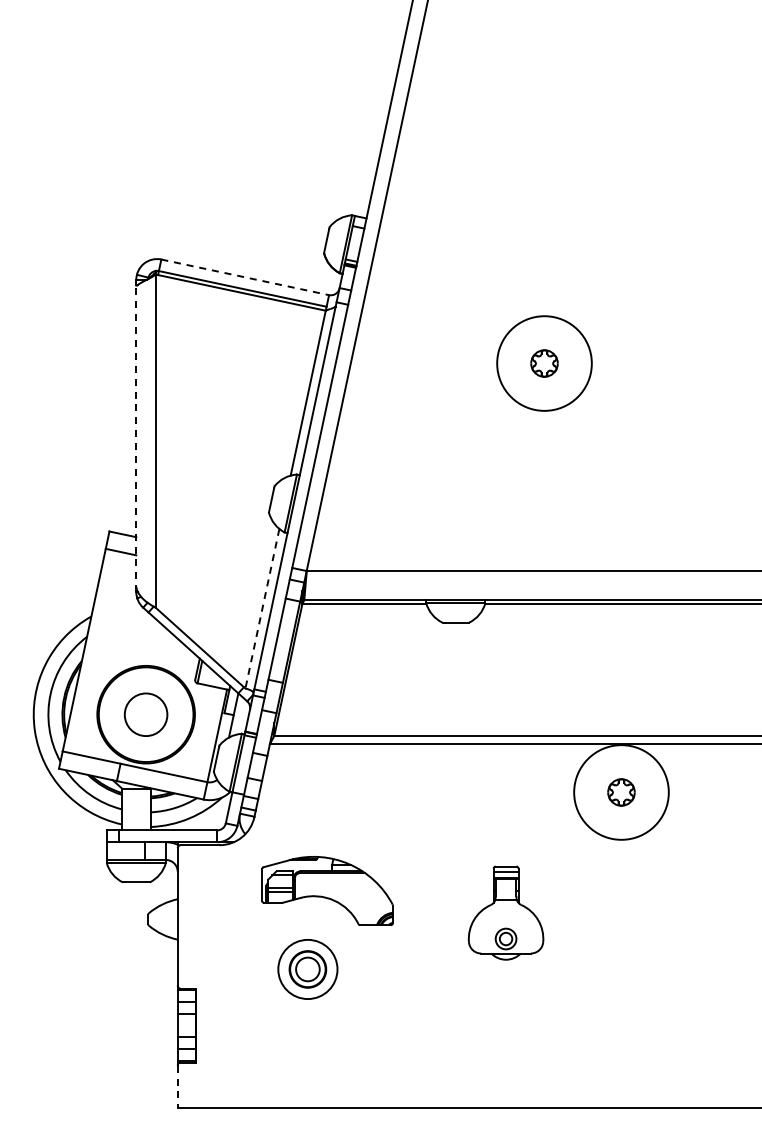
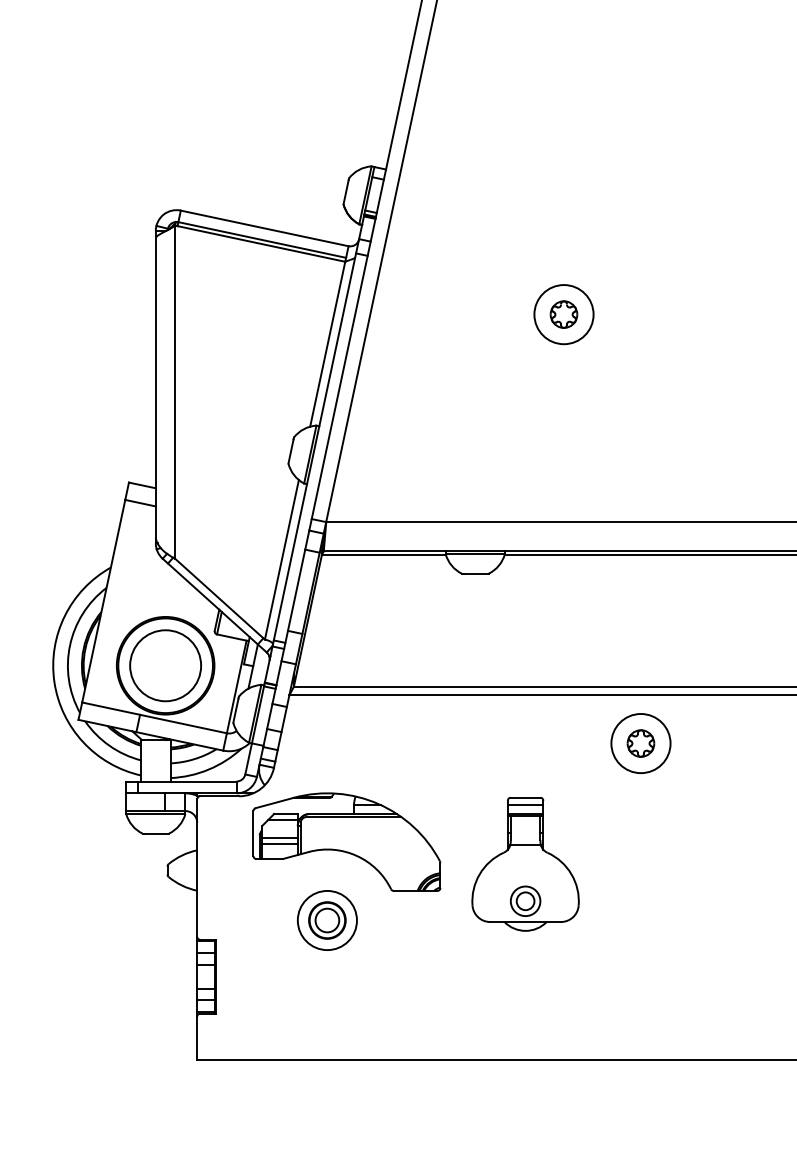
line: (245, 277) -> (264, 228), dashed -> solid
circle: (544, 363) -> (563, 314), size x0.62
line: (136, 438) -> (155, 389), dashed -> solid
line: (262, 608) -> (281, 559), dashed -> solid
circle: (146, 714) -> (165, 665), size x1.67
circle: (621, 792) -> (640, 743), size x0.62
part: (327, 890) -> (346, 841), size x1.43
part: (506, 912) -> (525, 863), size x1.43
line: (178, 1087) -> (197, 1038), dashed -> solid

